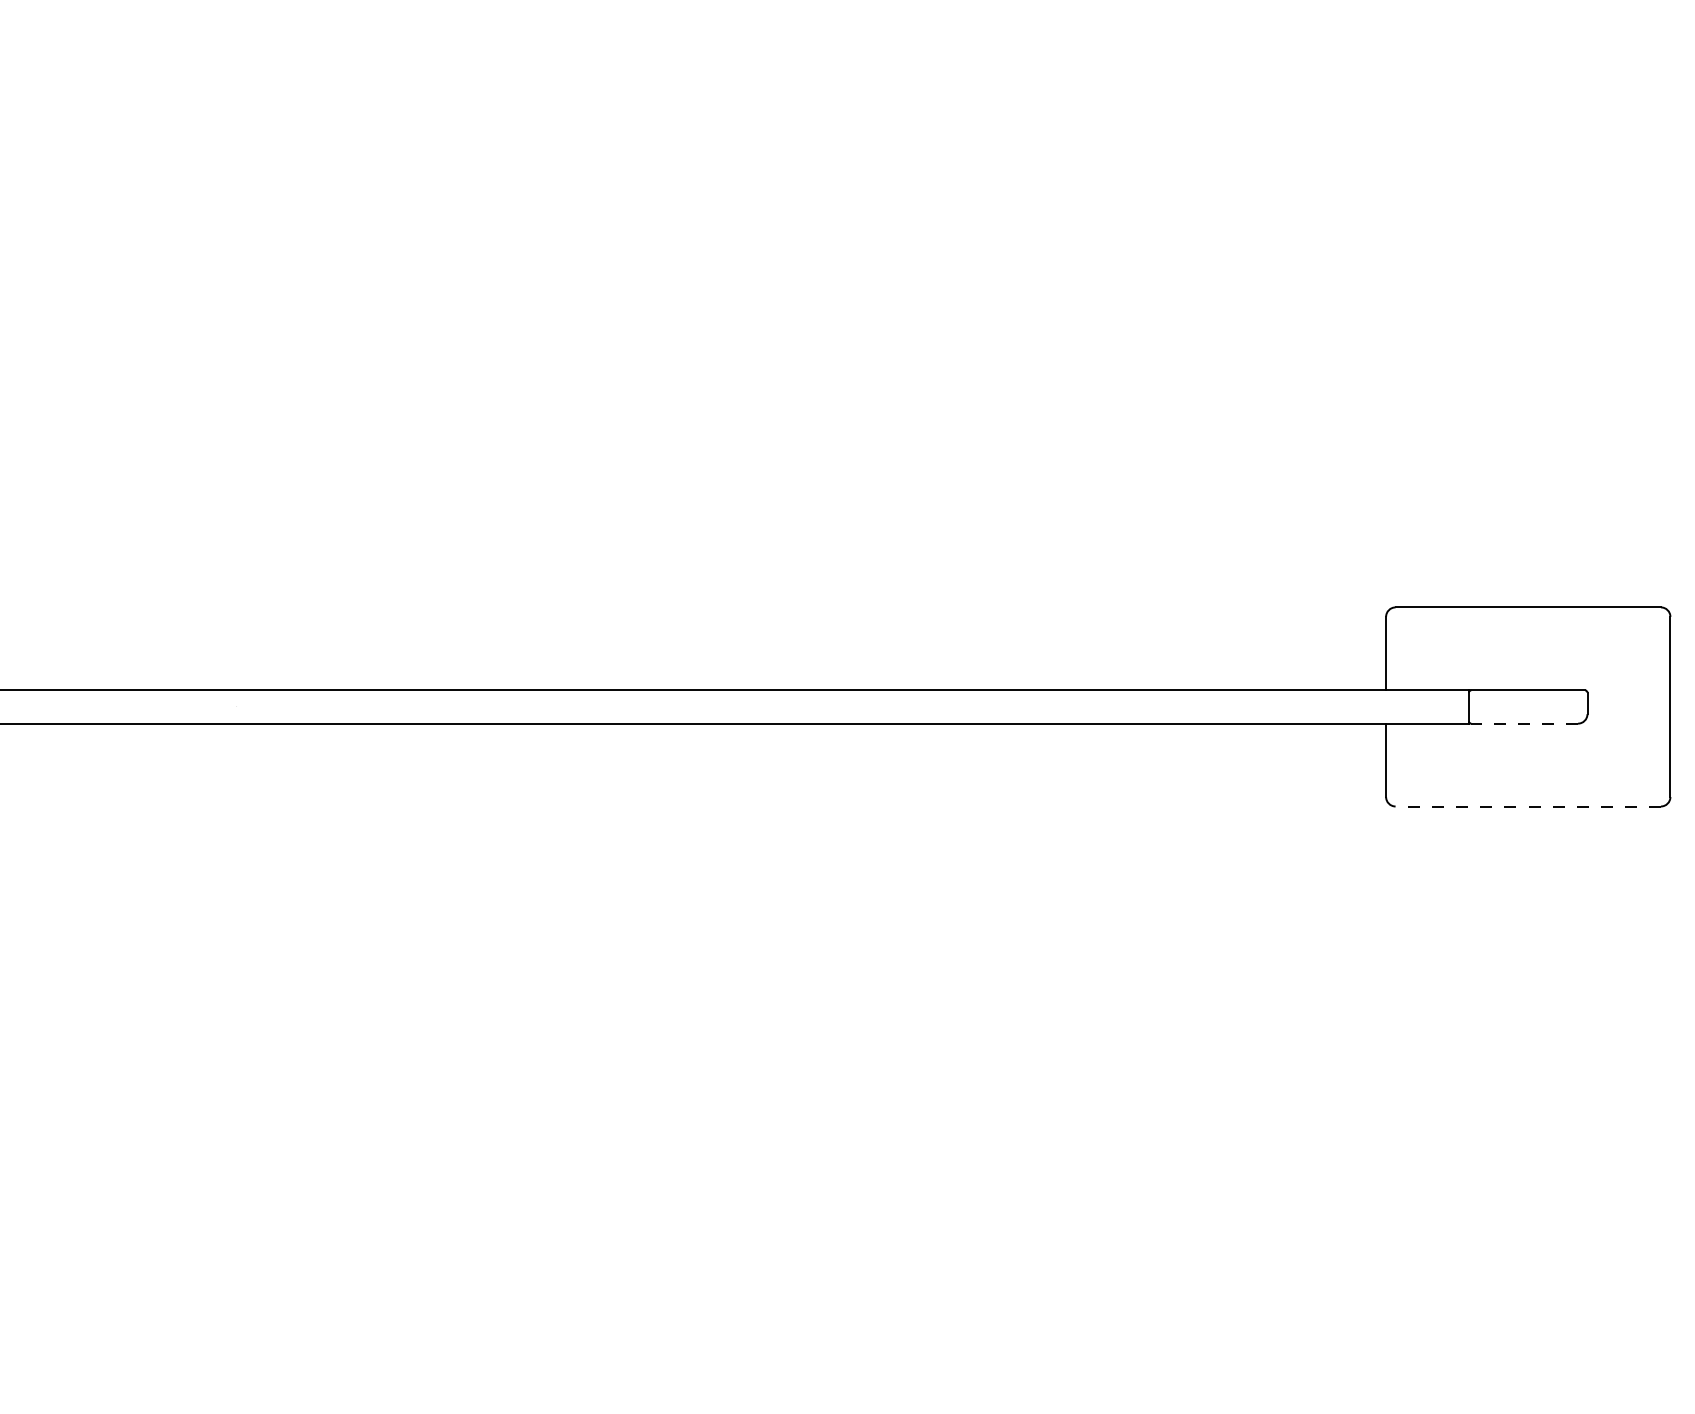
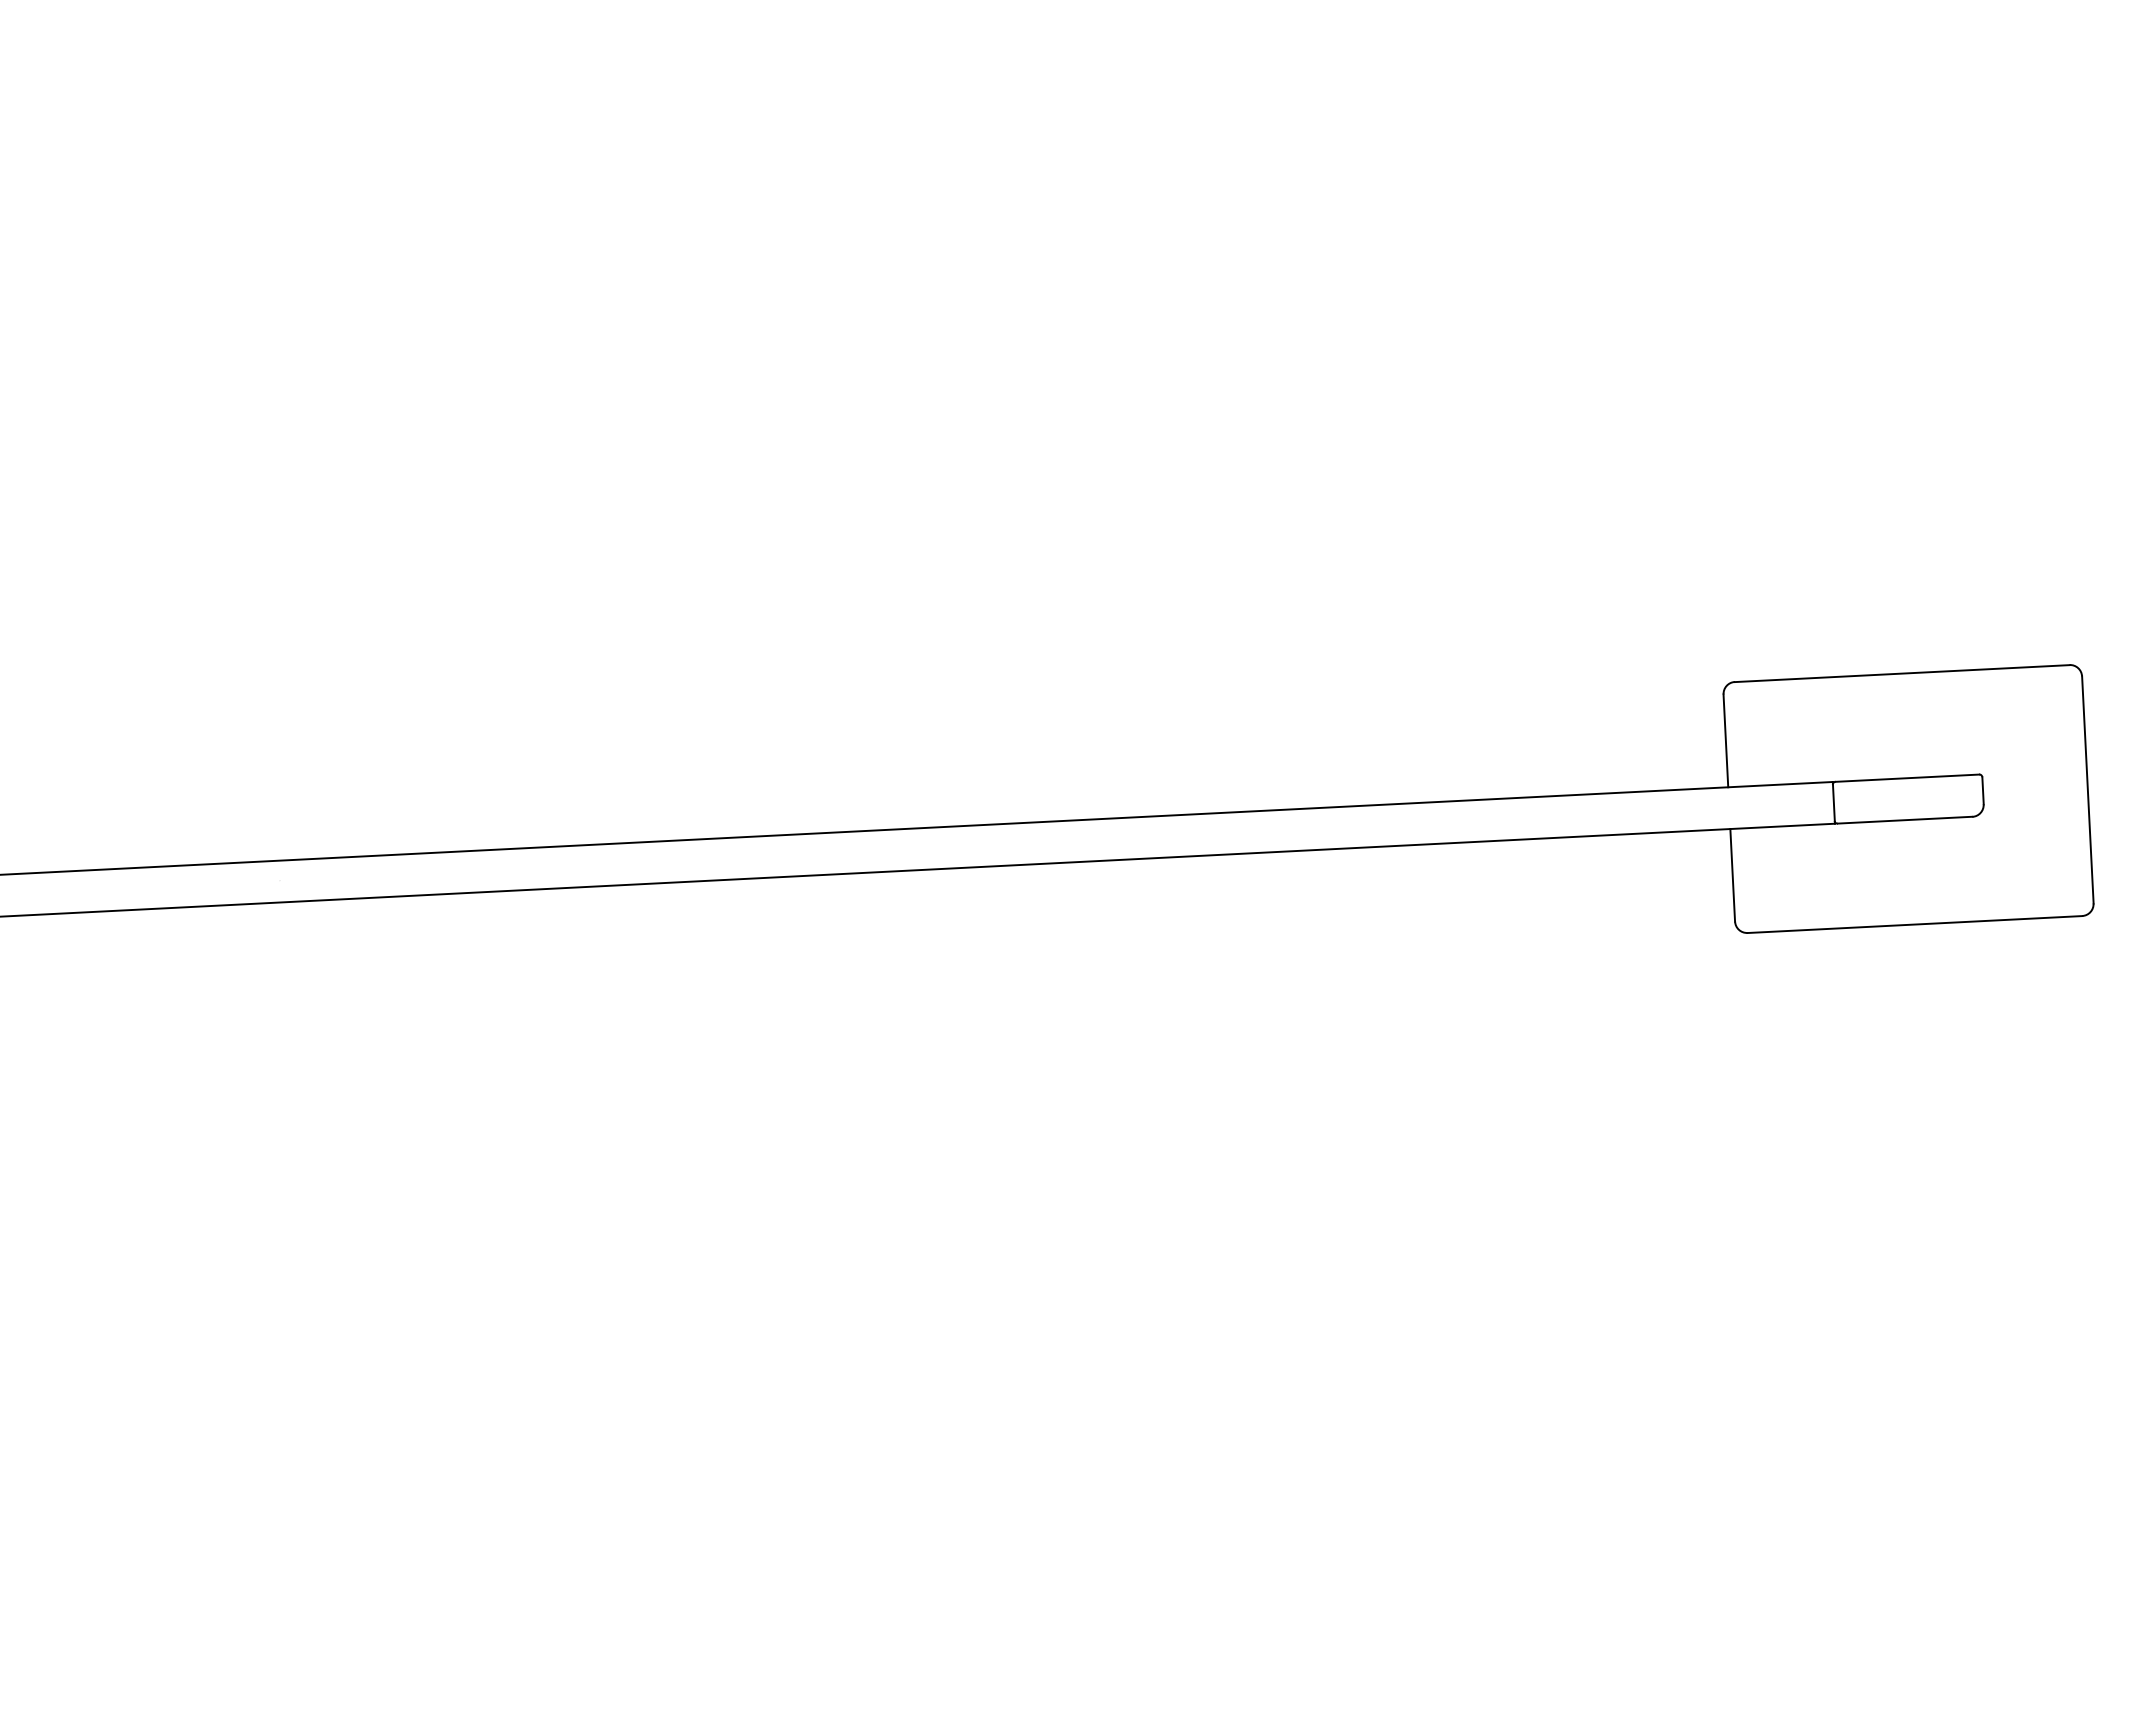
line: (1524, 723) -> (1904, 820), dashed -> solid
line: (1528, 806) -> (1915, 924), dashed -> solid

